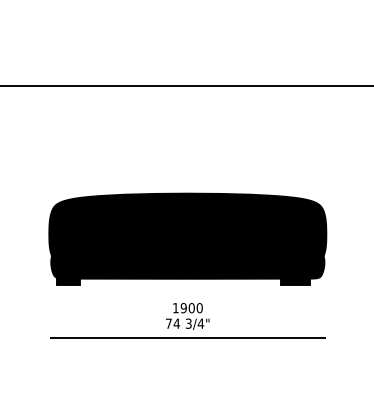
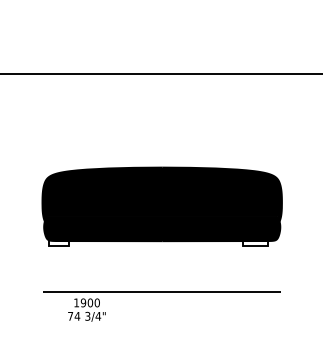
fill: (68, 280) -> (59, 242), removed
fill: (295, 281) -> (255, 243), removed
text: (187, 316) -> (86, 310), moved

